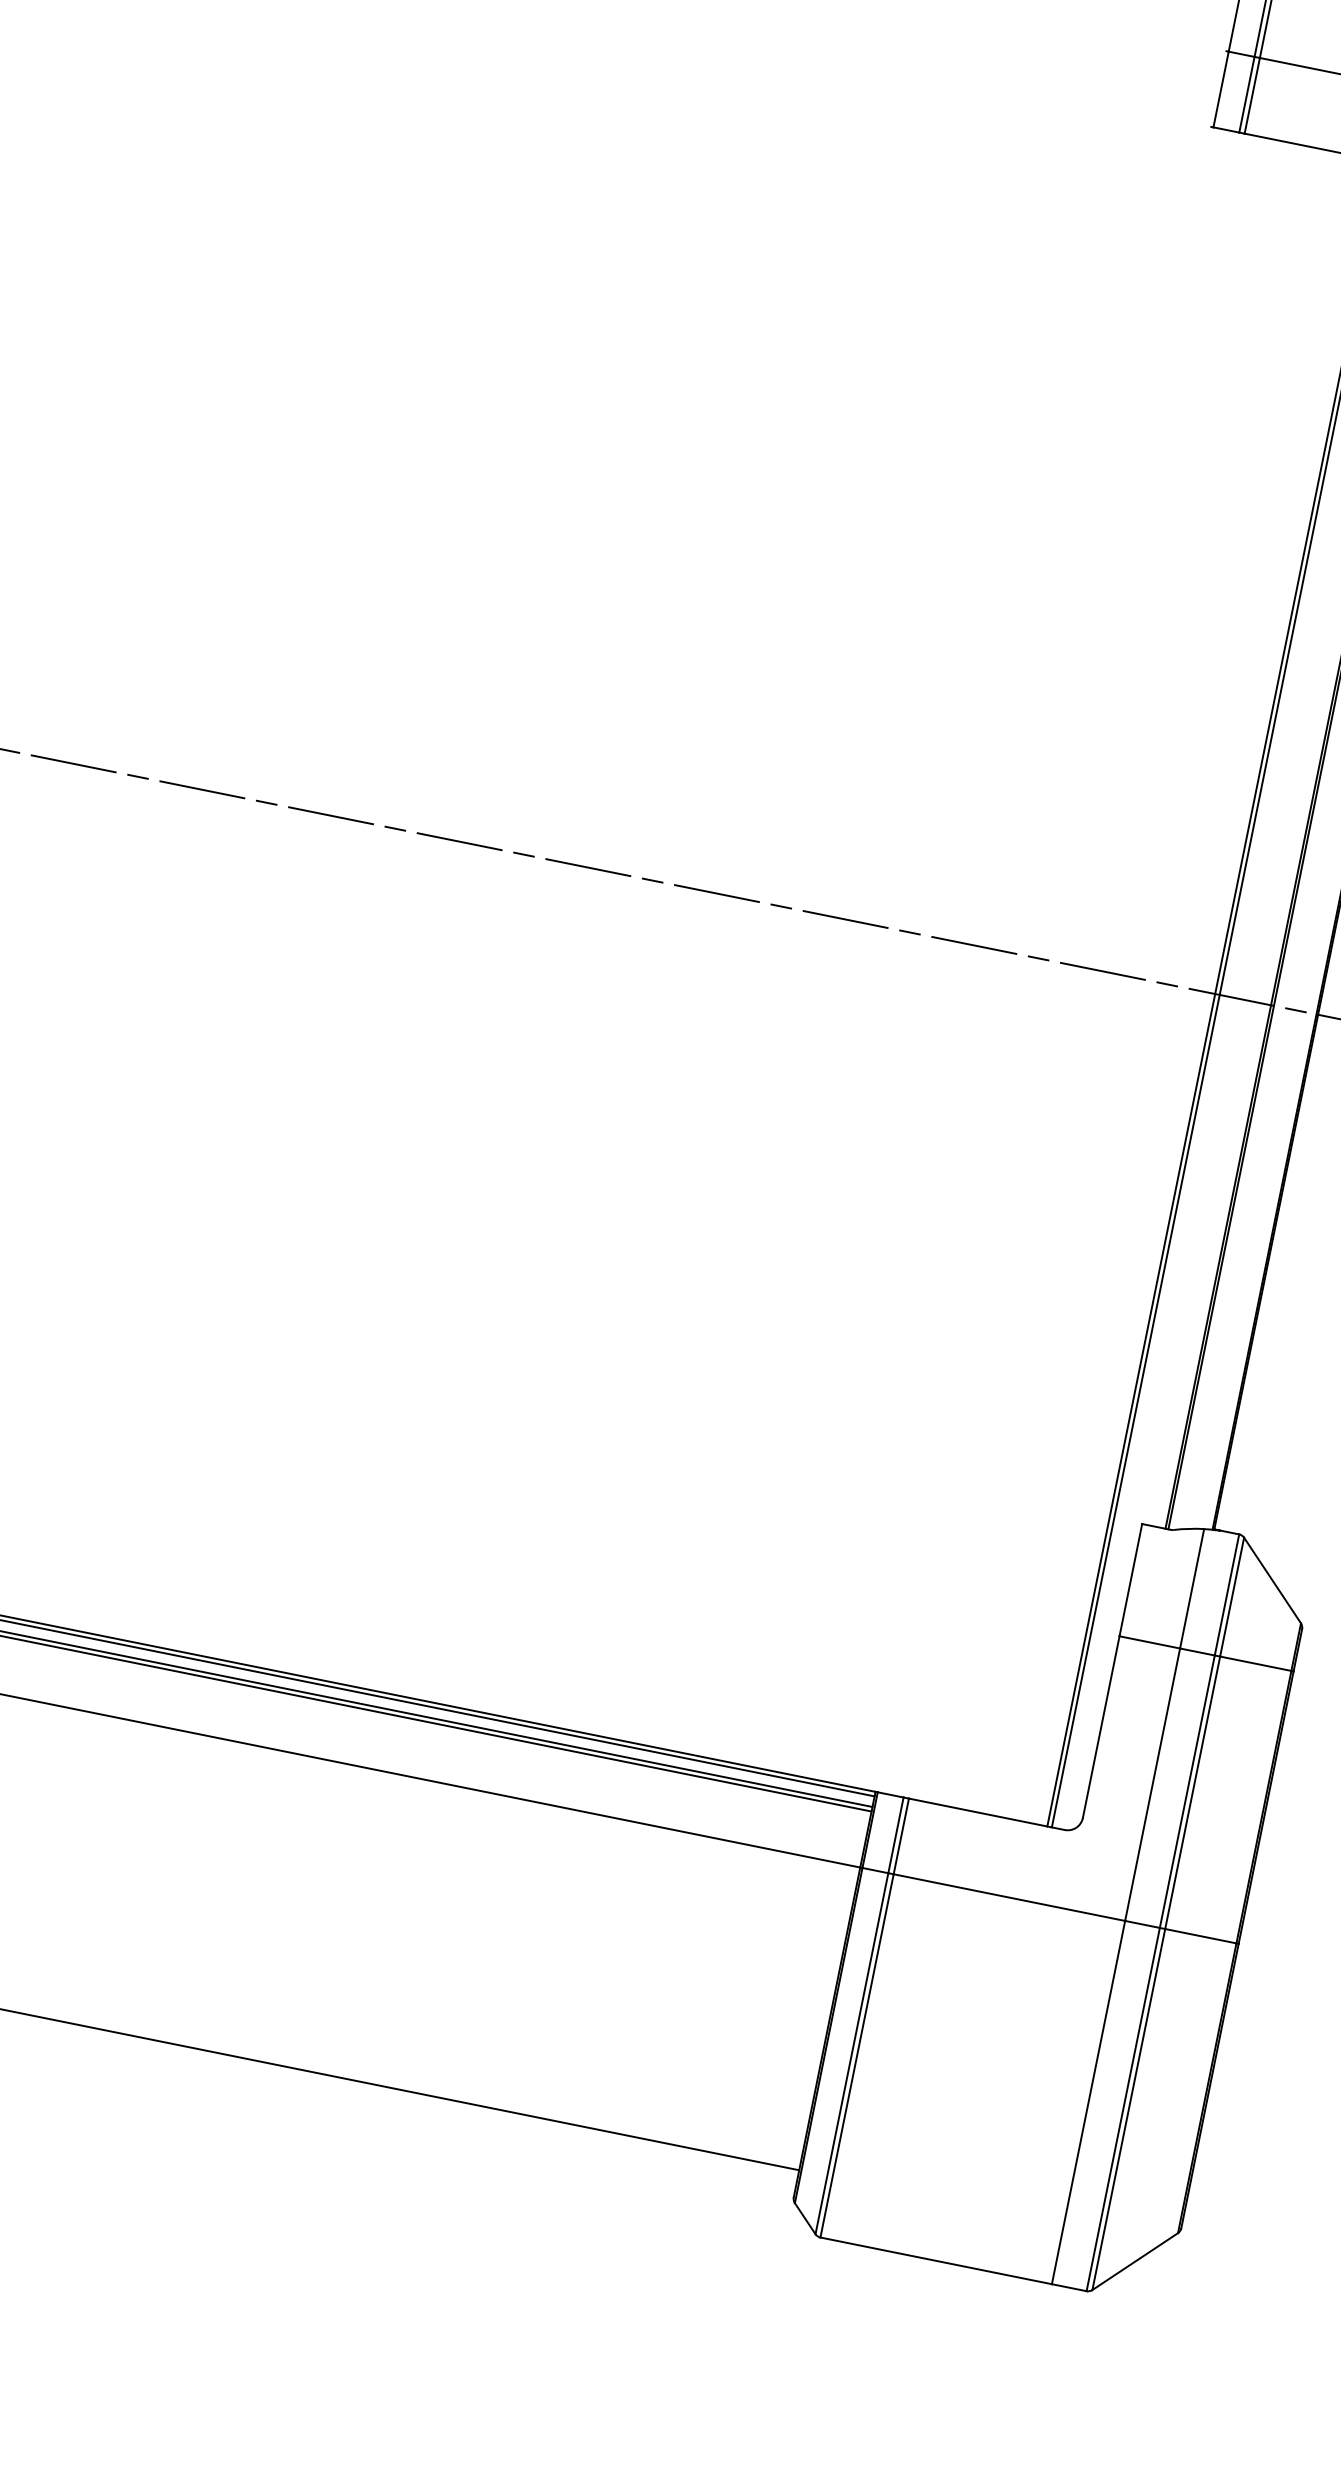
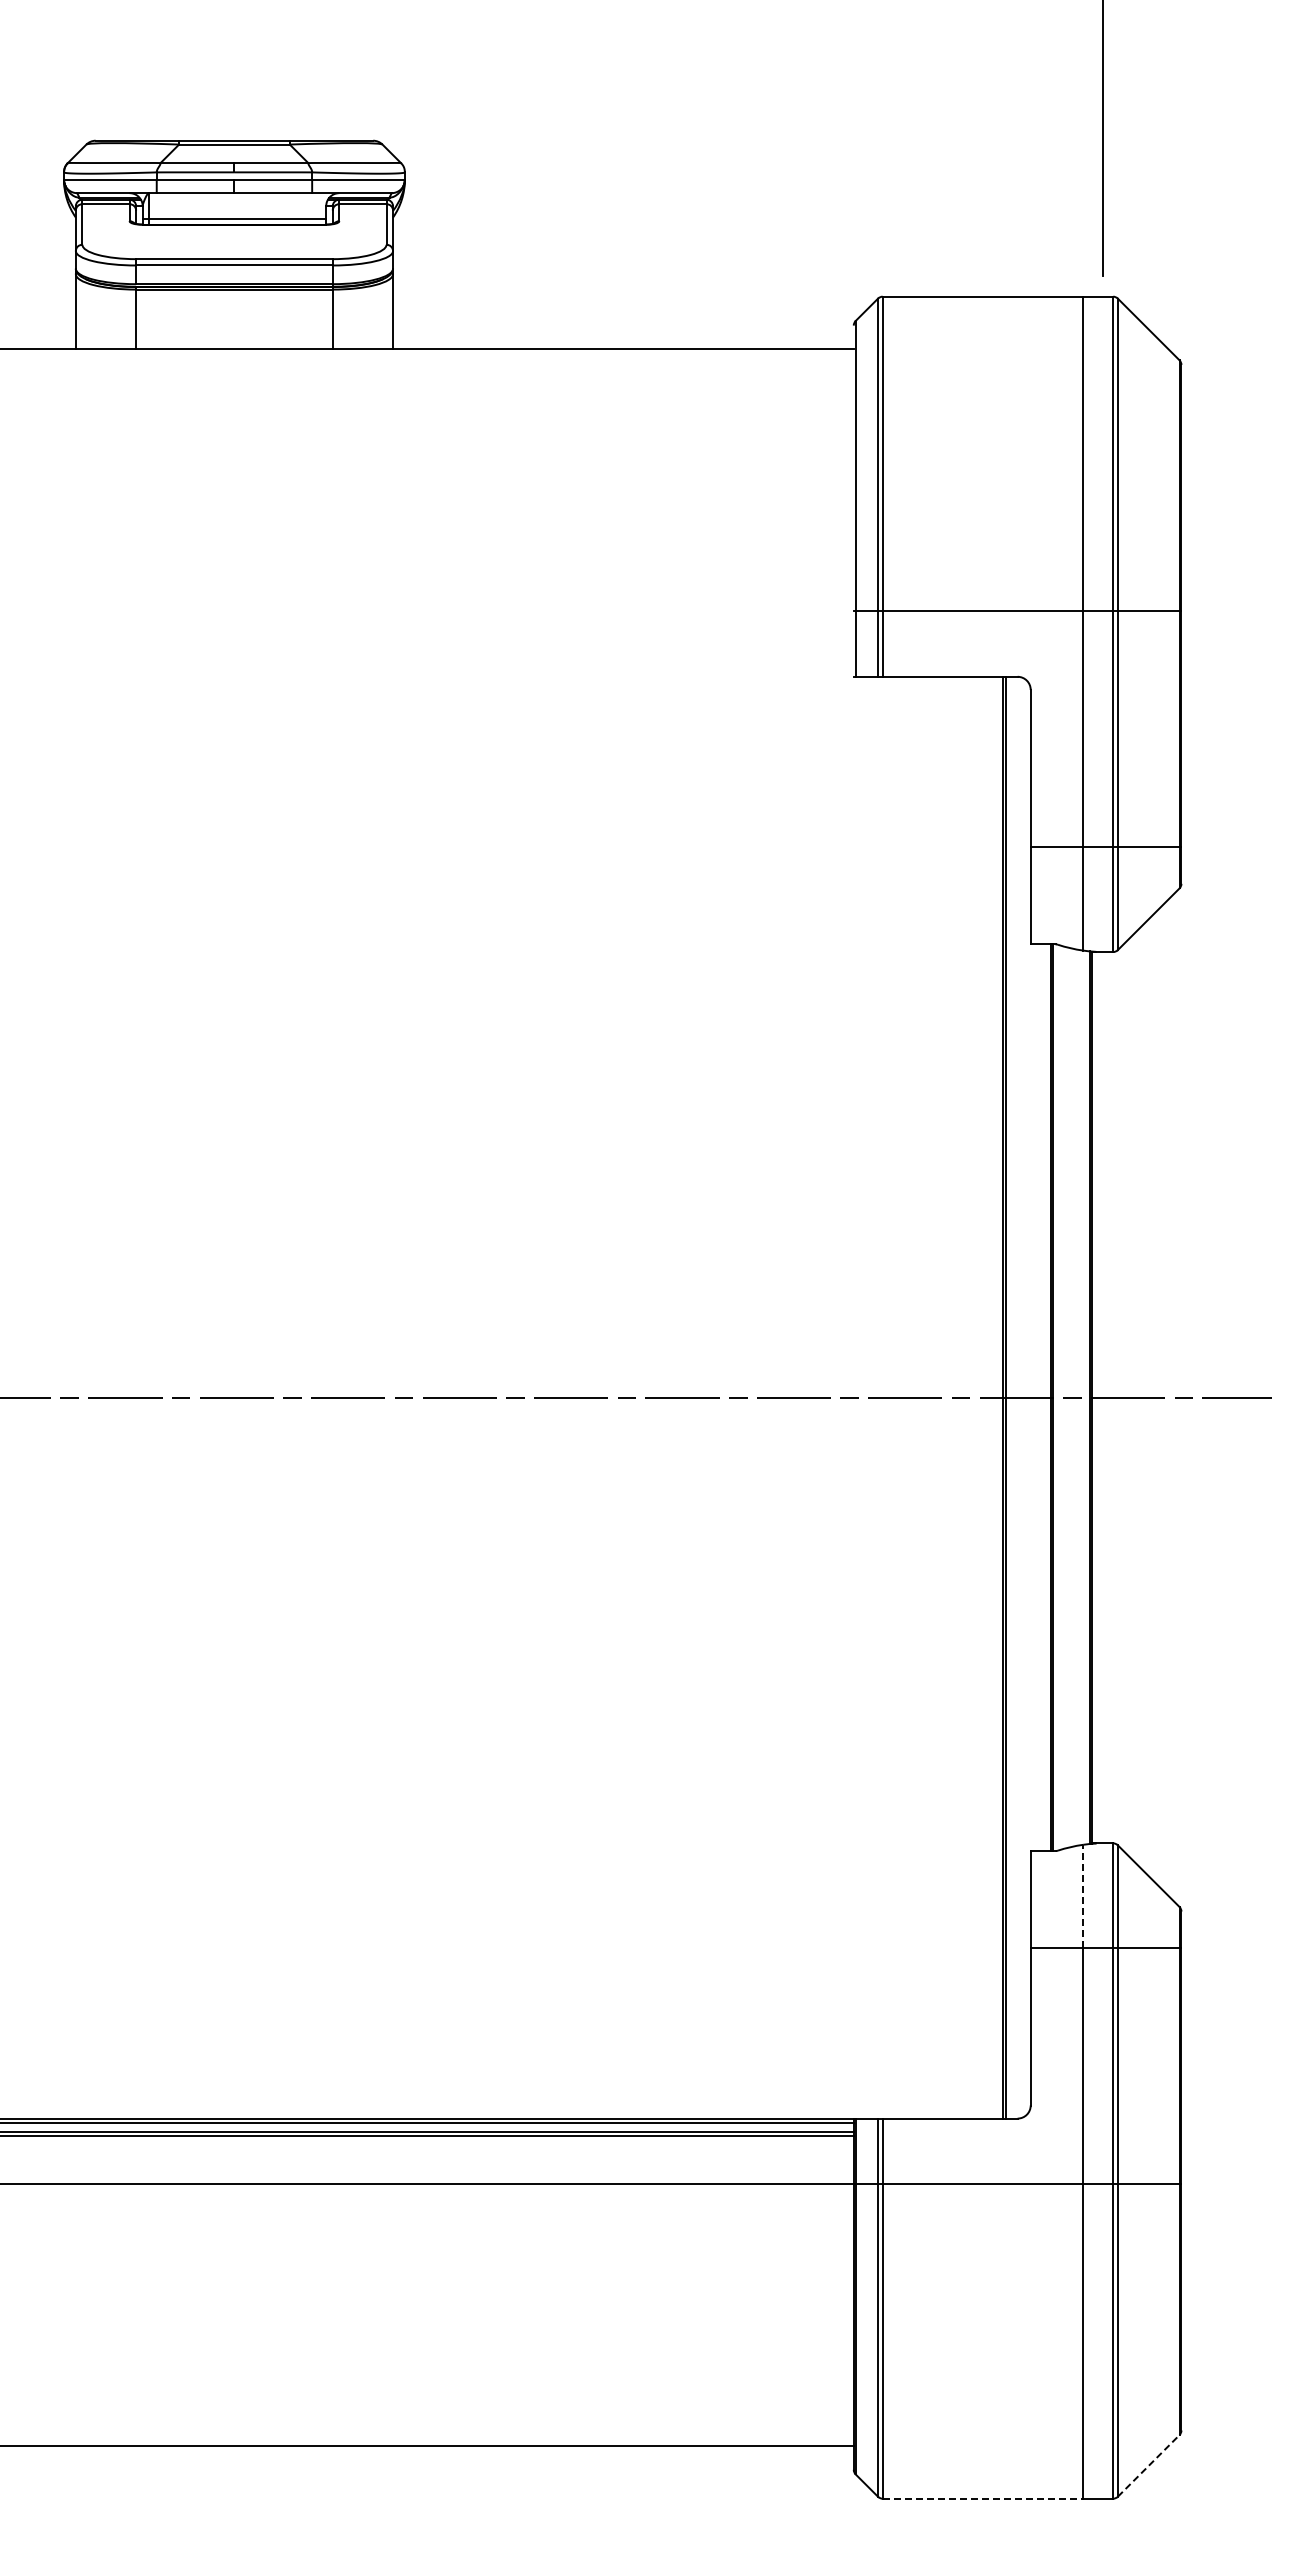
line: (1192, 1588) -> (1083, 1896), solid -> dashed
line: (936, 2260) -> (983, 2498), solid -> dashed
line: (1135, 2261) -> (1148, 2465), solid -> dashed

